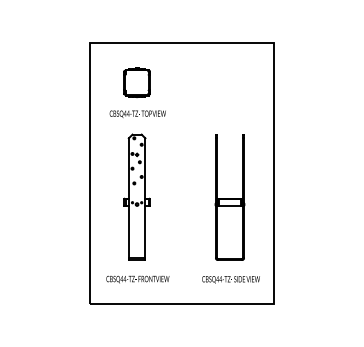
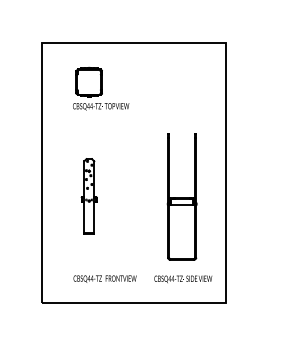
text: (137, 113) -> (100, 106), moved
part: (136, 196) -> (88, 196), size x0.6
text: (137, 279) -> (104, 279), moved

